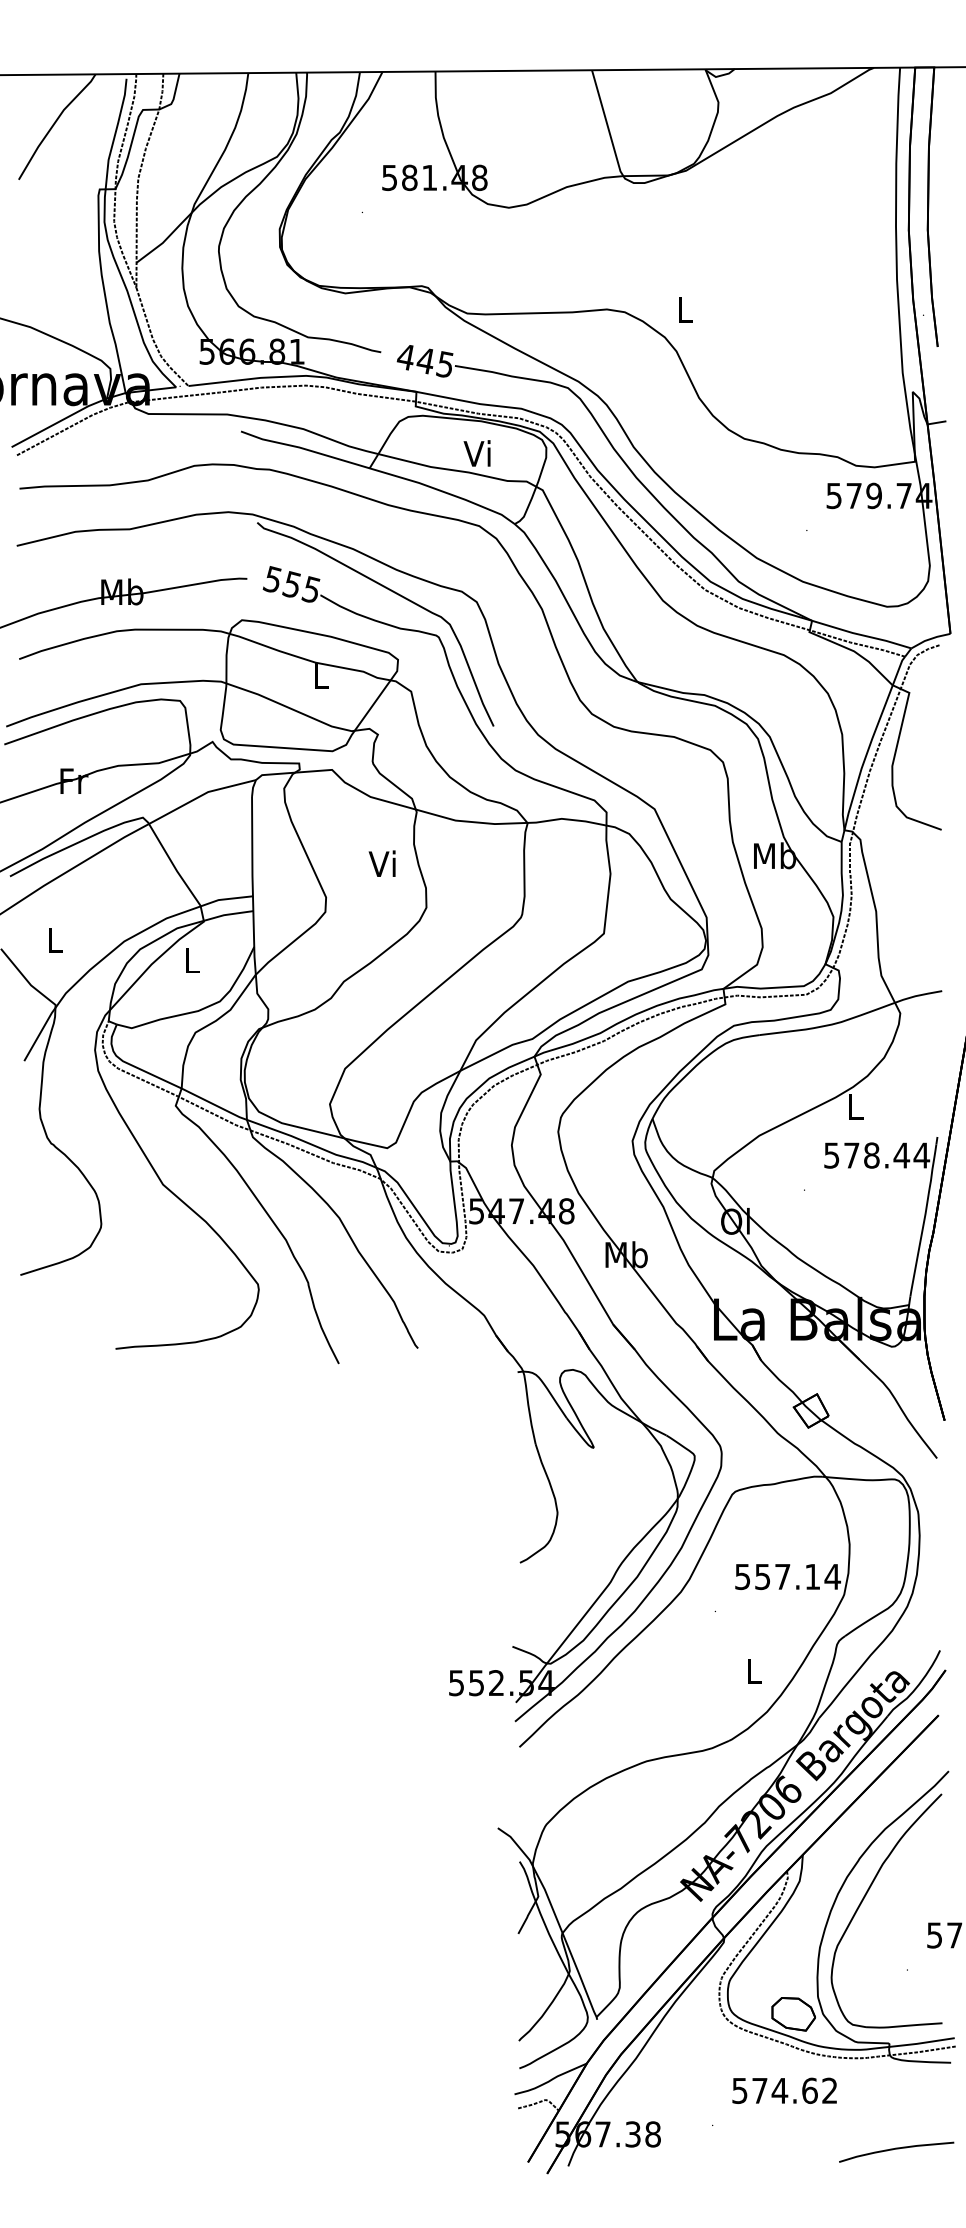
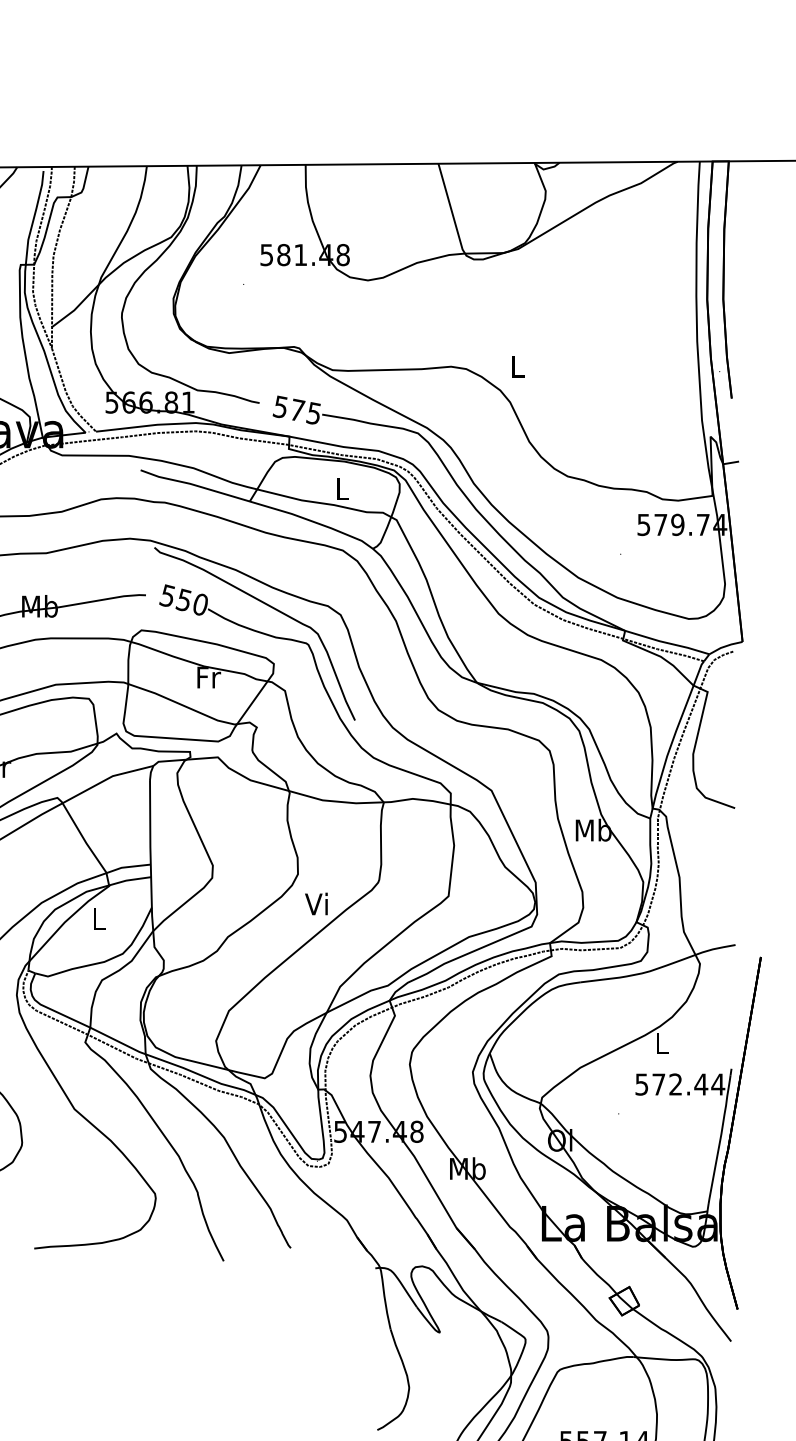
text: (415, 358) -> (288, 408), 445 -> 575
text: (476, 453) -> (340, 488), Vi -> L
text: (310, 589) -> (199, 604), 555 -> 550
text: (321, 675) -> (208, 677), L -> Fr
text: (381, 863) -> (315, 903), moved
text: (871, 1155) -> (675, 1084), 578.44 -> 572.44

